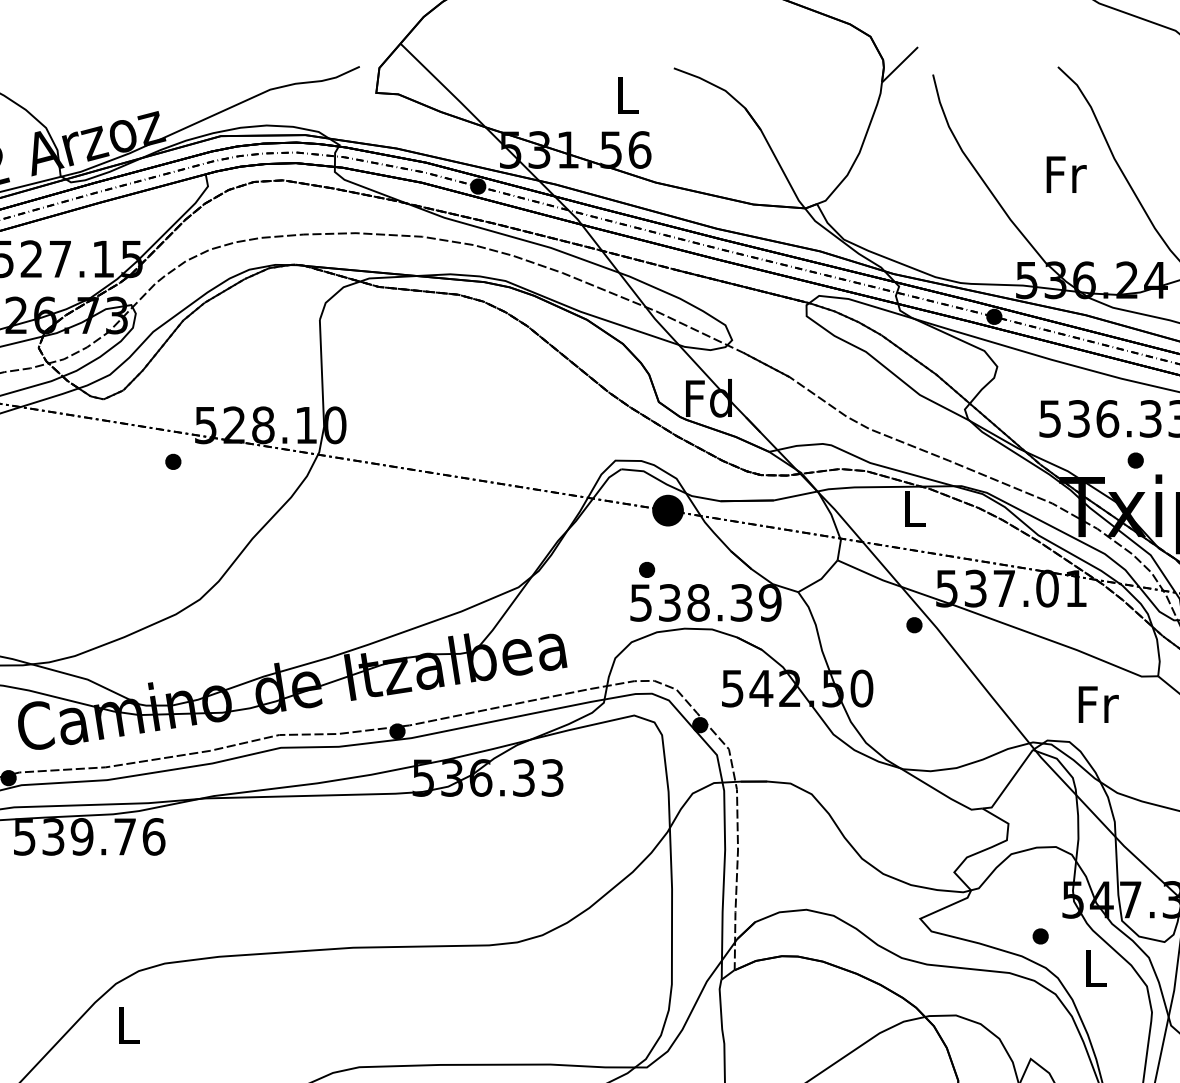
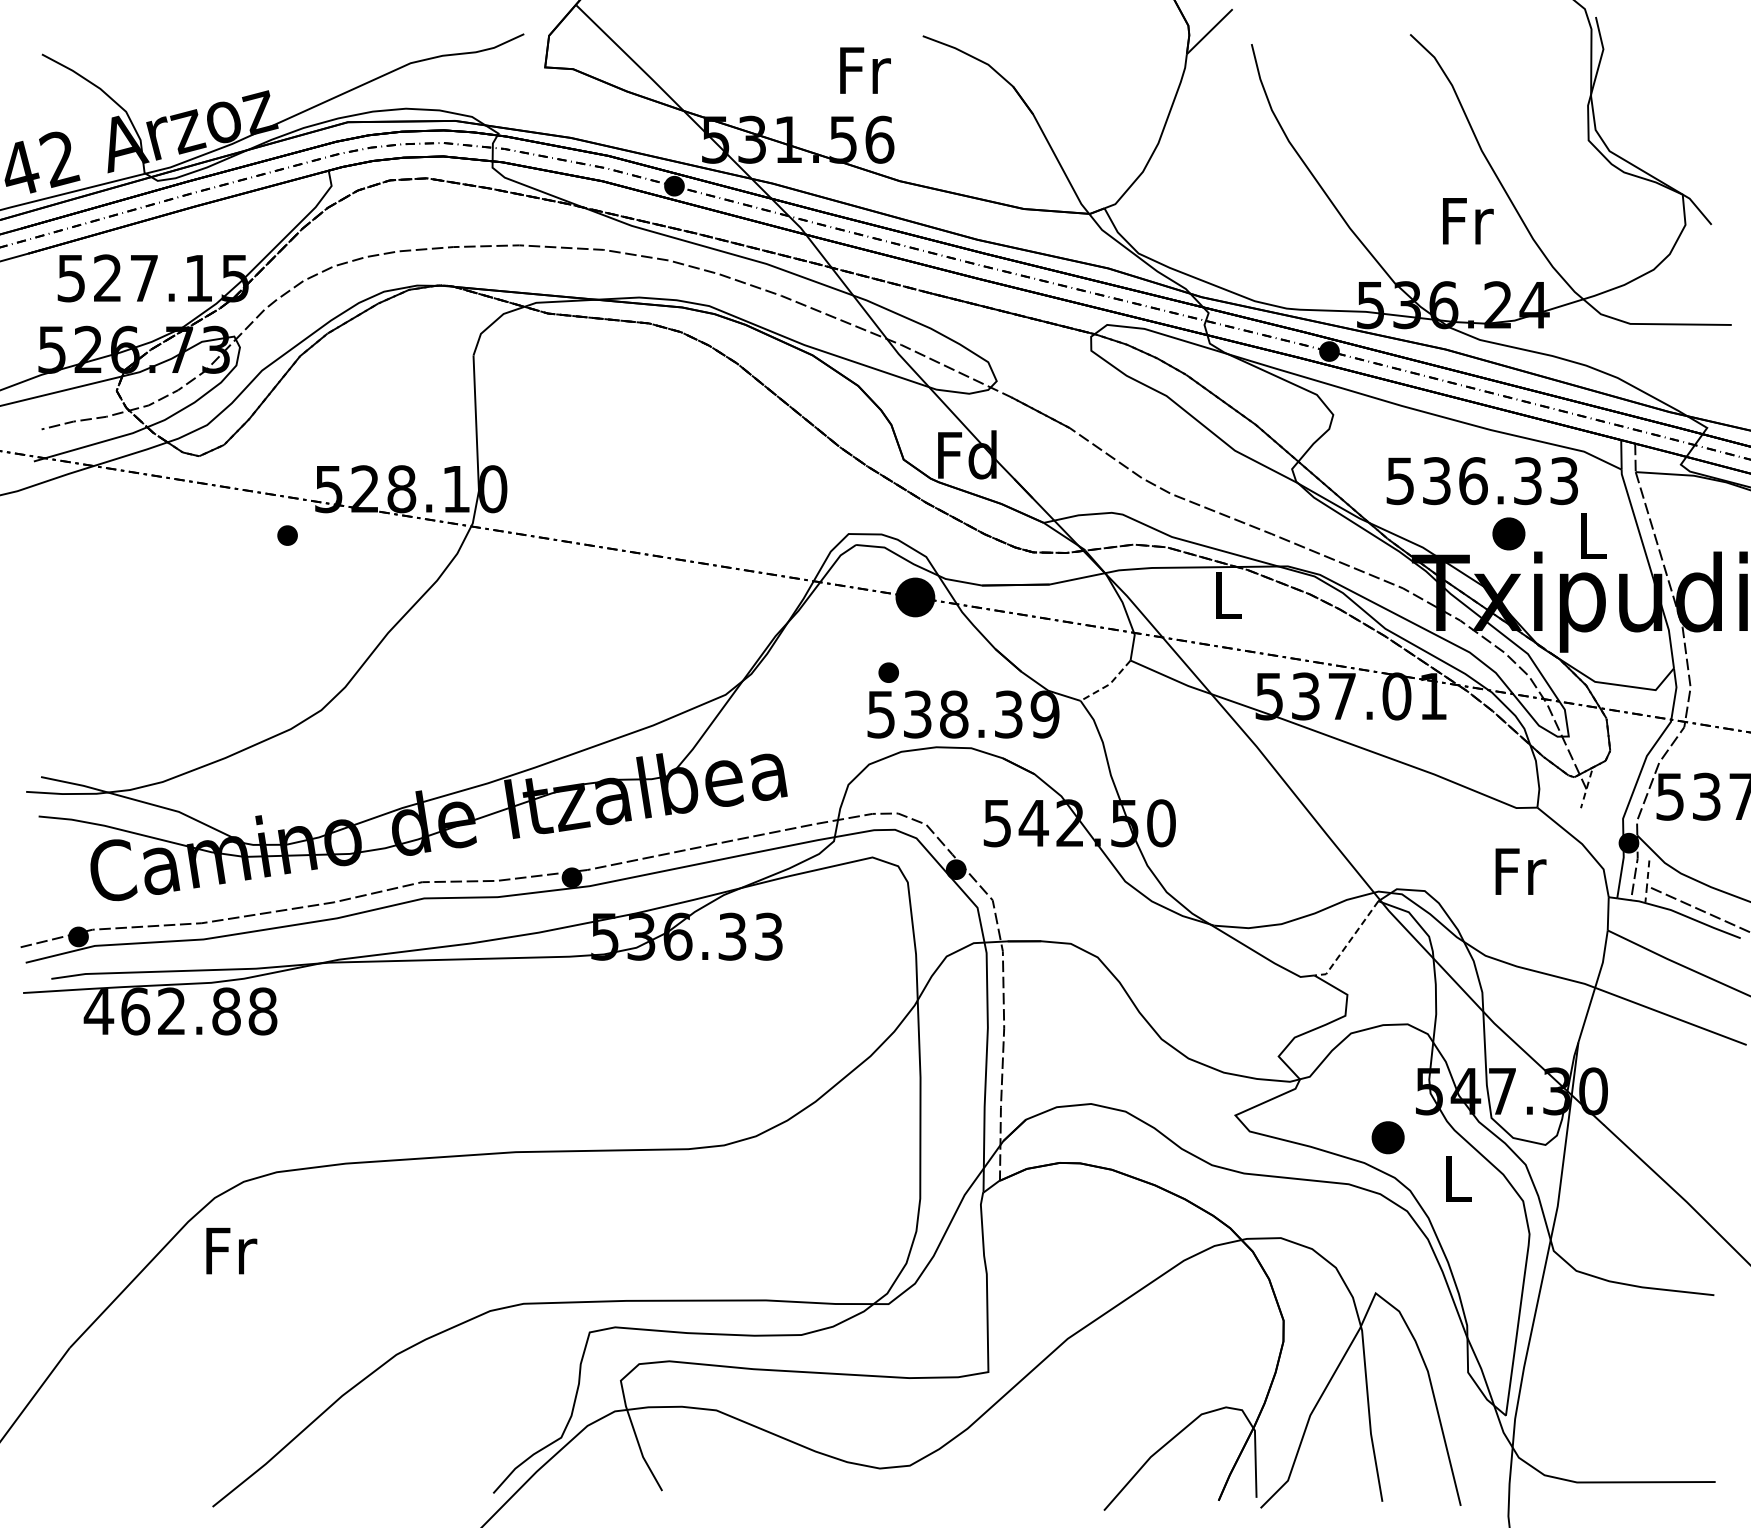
text: (628, 95) -> (865, 70), L -> Fr
text: (1066, 174) -> (1468, 221), moved
part: (1135, 460) -> (1508, 533), size x1.6
line: (821, 579) -> (1109, 684), solid -> dashed
part: (913, 624) -> (1227, 742), removed
text: (1098, 704) -> (1520, 871), moved
line: (1009, 783) -> (1348, 943), solid -> dashed
text: (88, 836) -> (180, 1011), 539.76 -> 462.88
part: (1040, 936) -> (1388, 1137), size x1.6
text: (129, 1025) -> (231, 1250), L -> Fr

